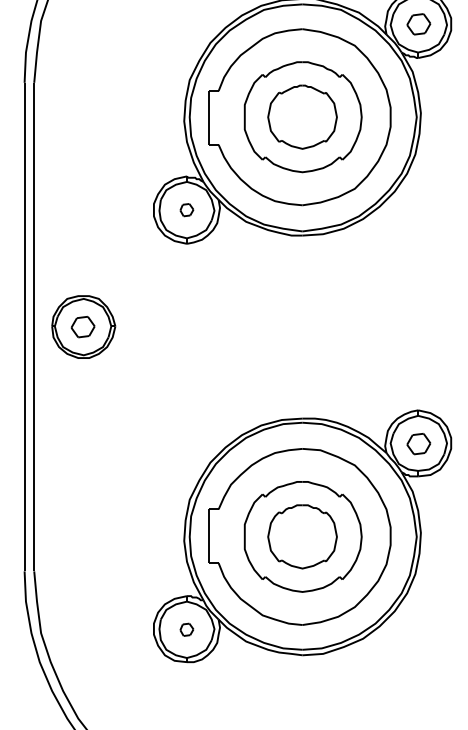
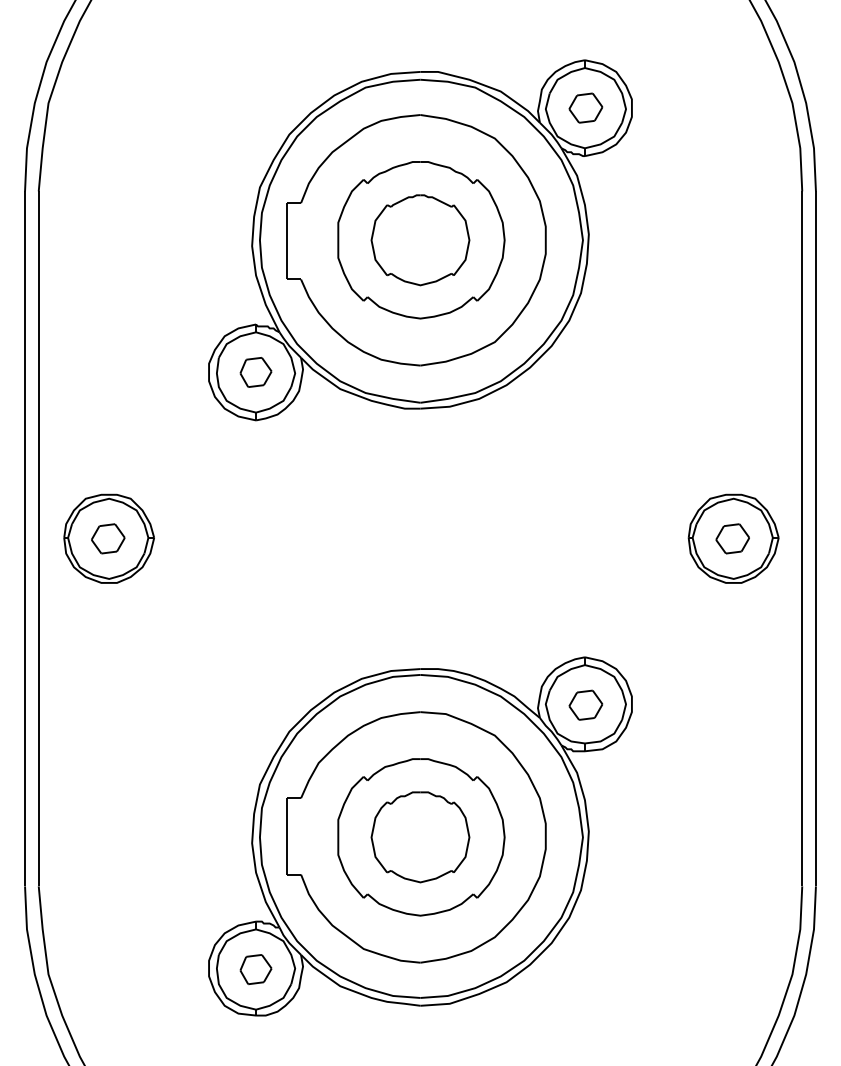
part: (186, 210) -> (255, 372), size x1.67
part: (186, 629) -> (255, 969), size x1.67

